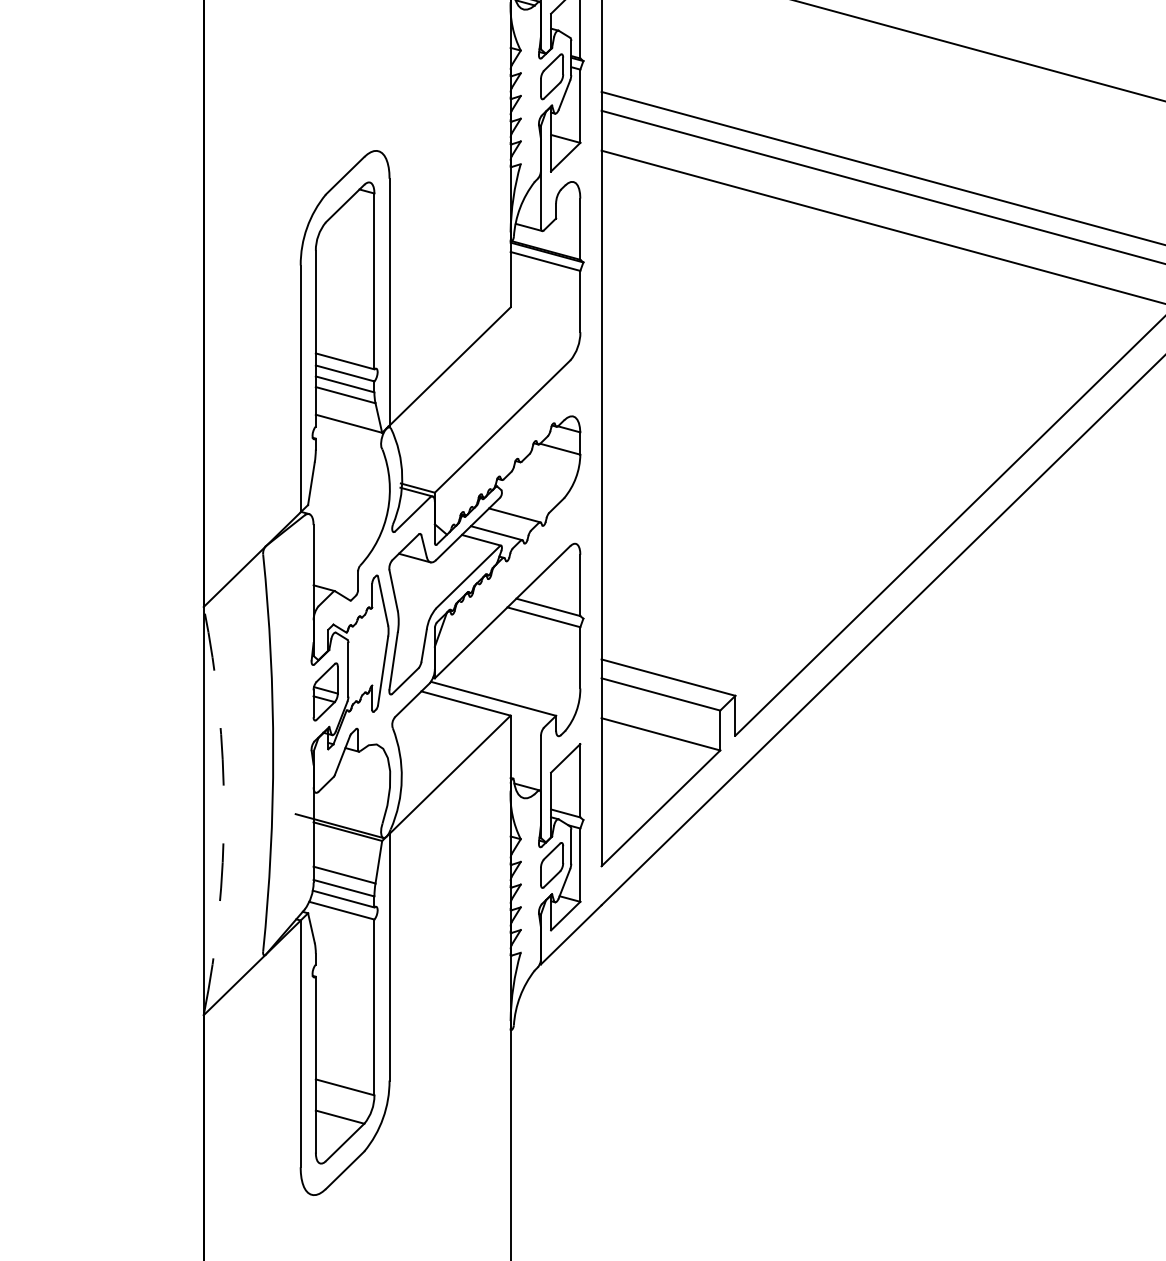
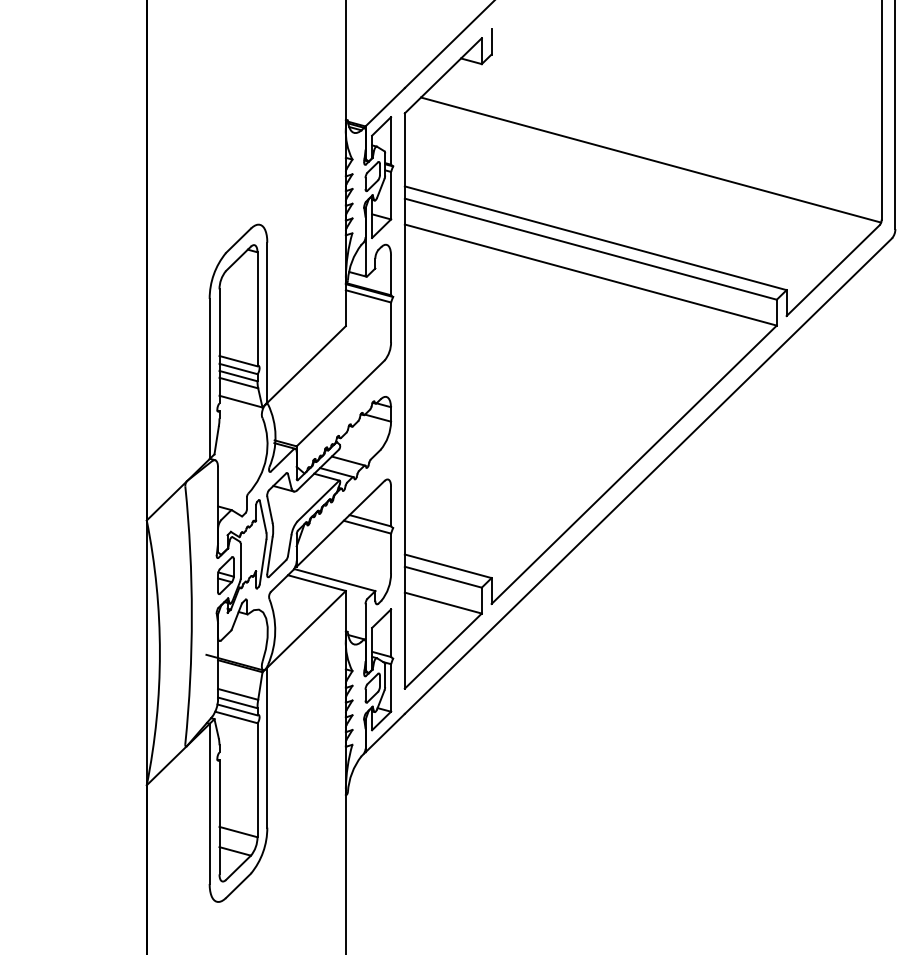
arc: (223, 810) -> (159, 652), dashed -> solid

